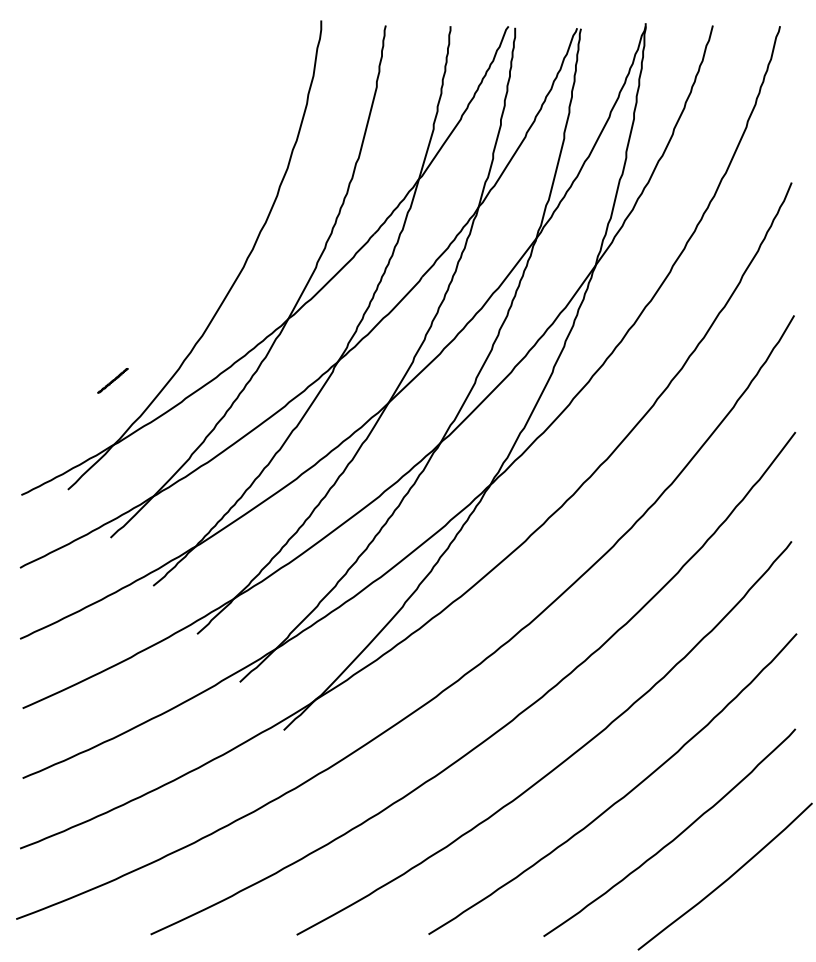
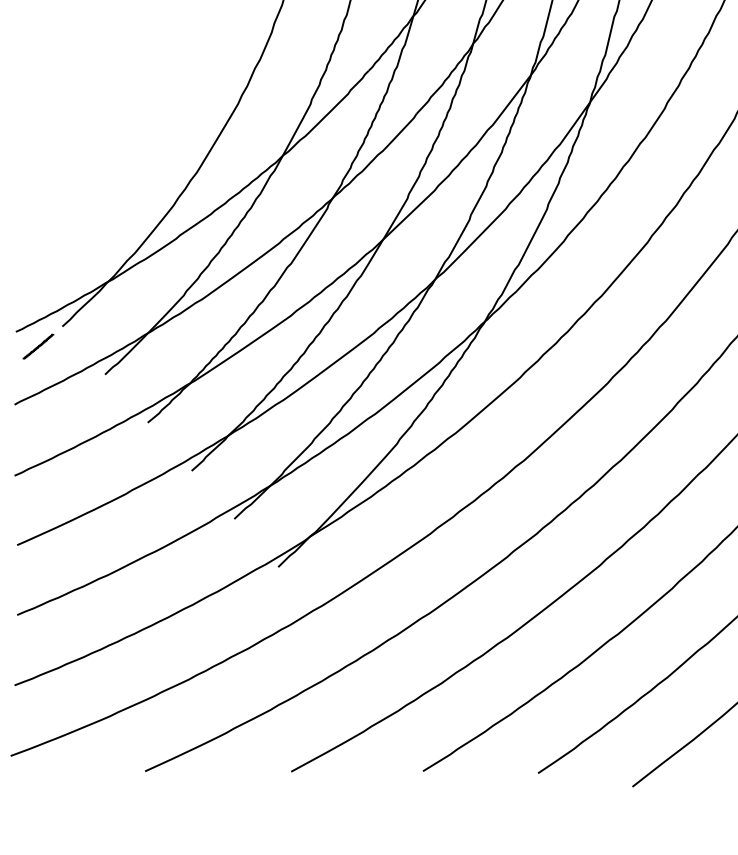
line: (112, 380) -> (38, 346), moved

